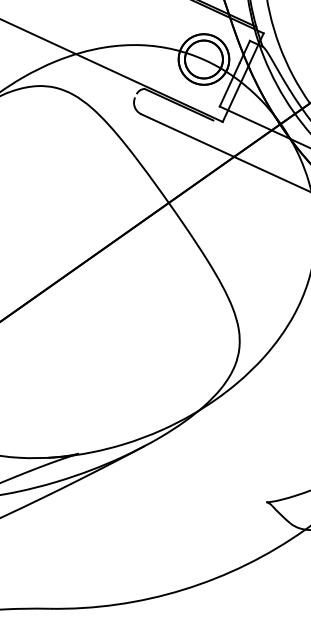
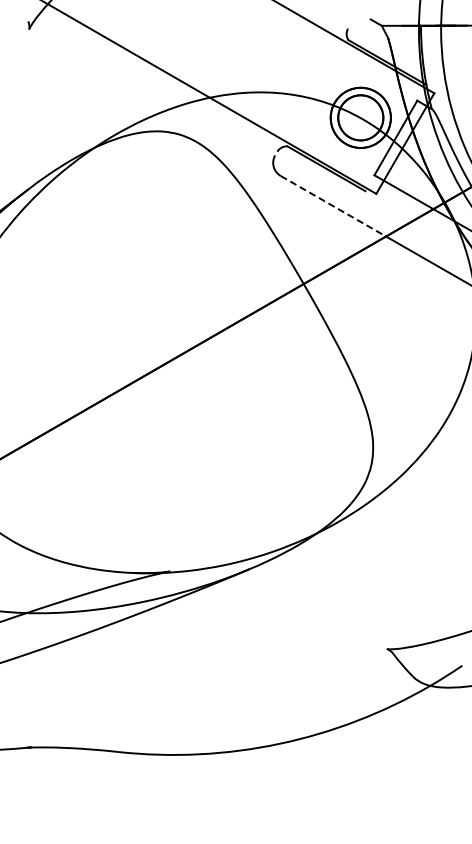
line: (187, 135) -> (333, 206), solid -> dashed

